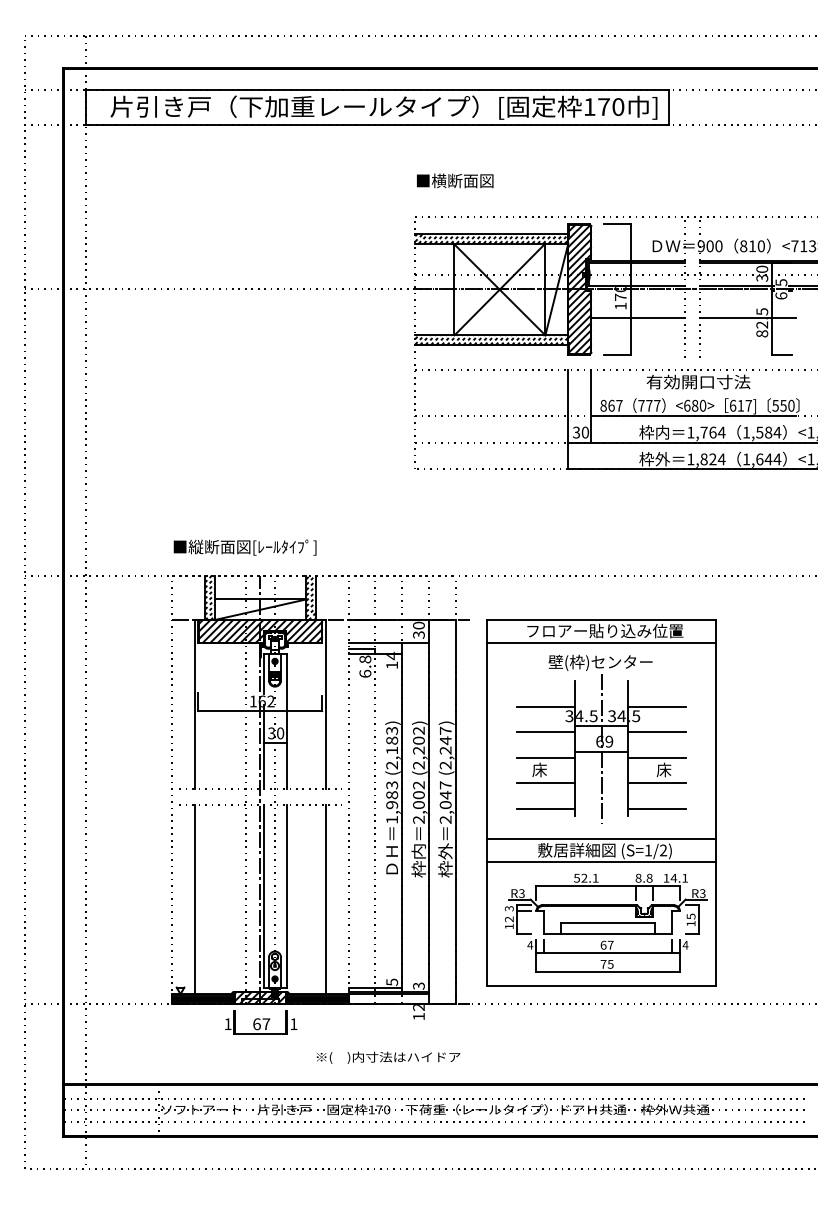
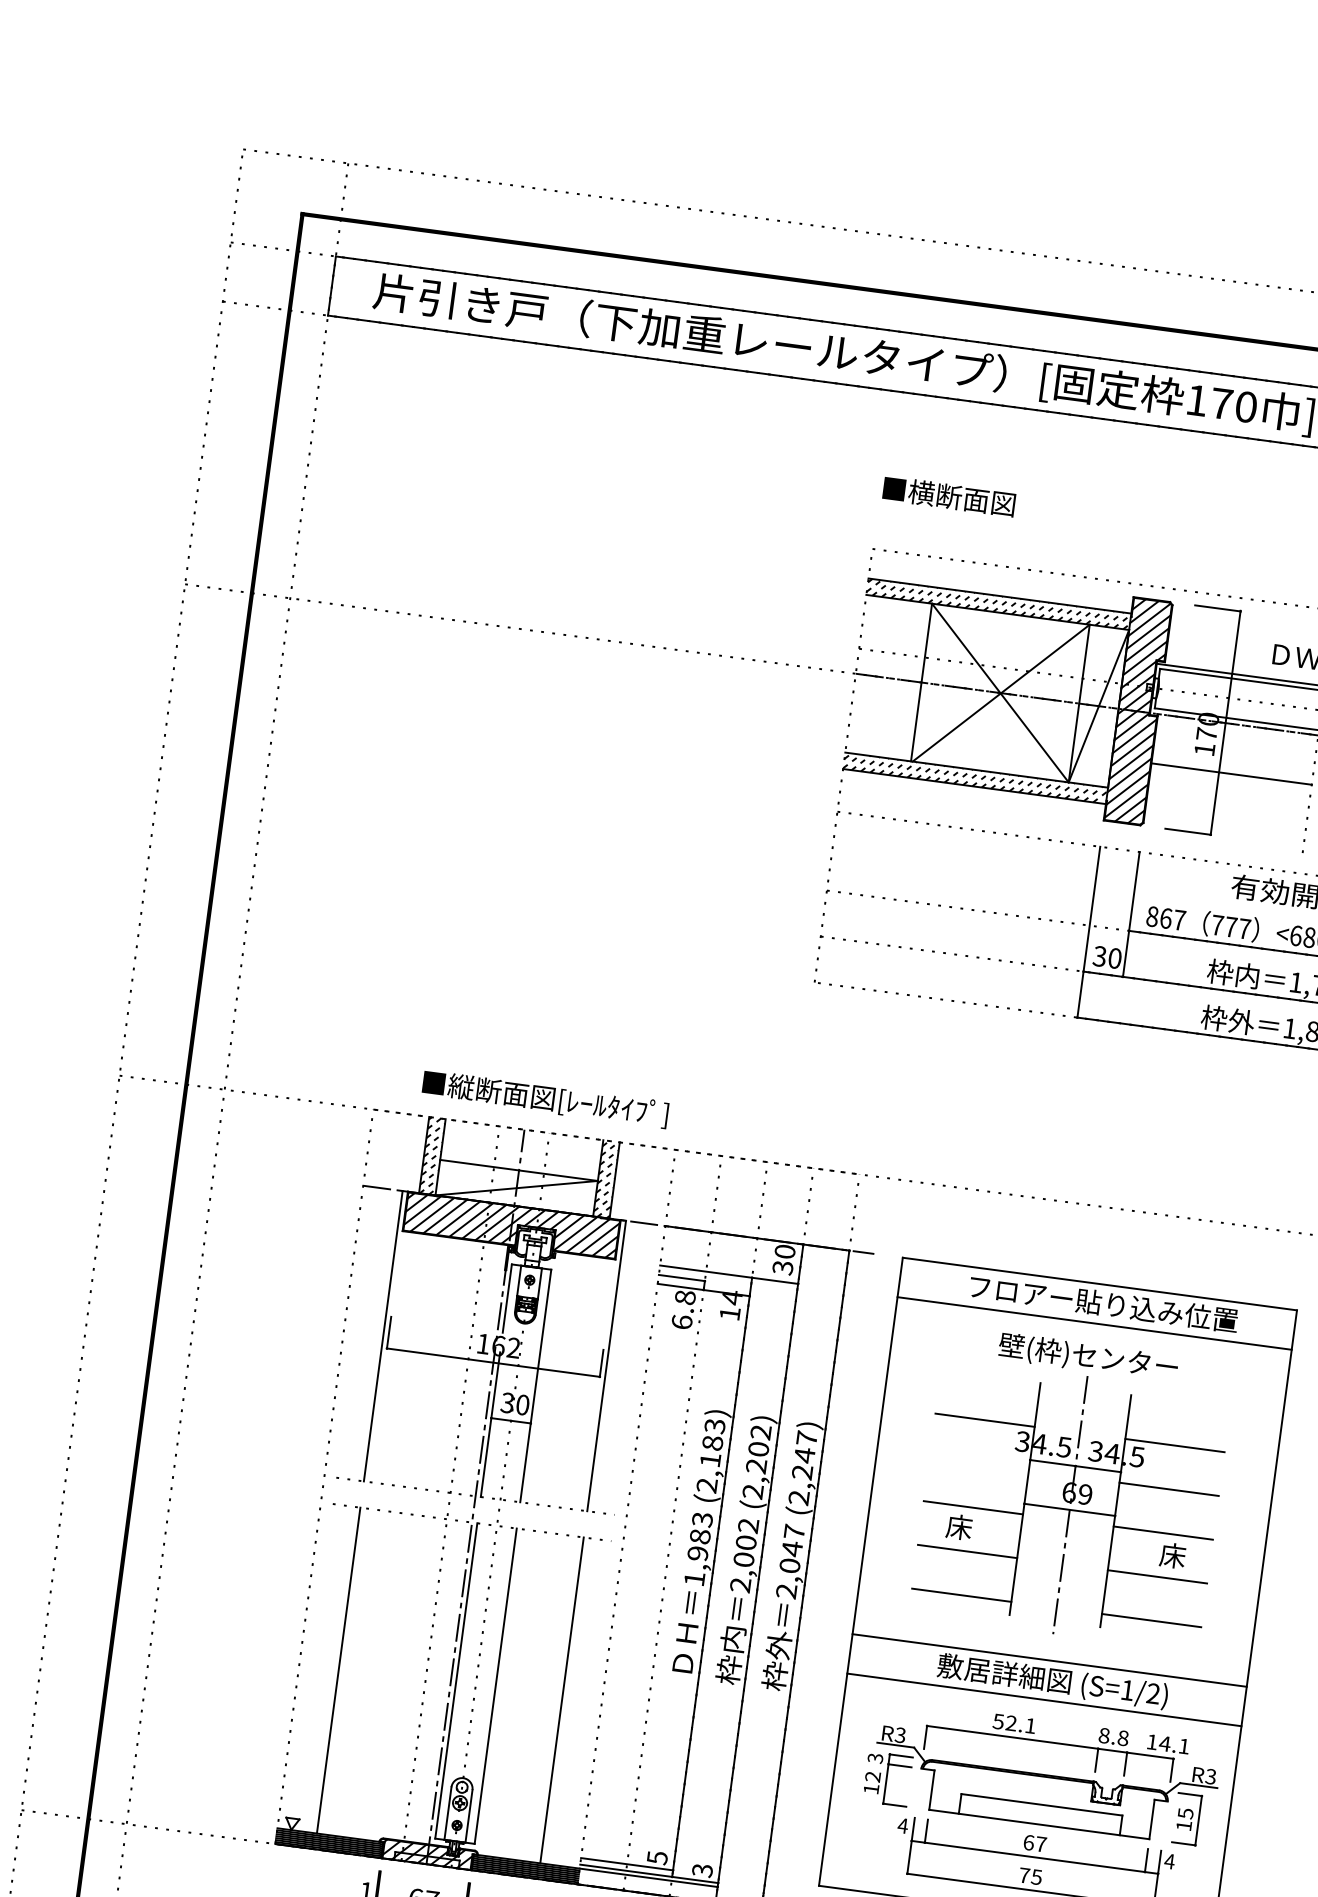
text: (244, 547) -> (544, 1098), moved
line: (546, 732) -> (979, 1464), removed

